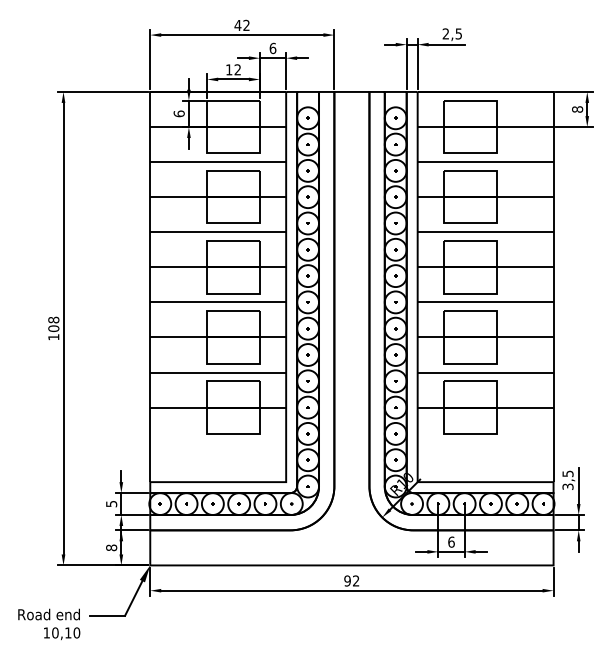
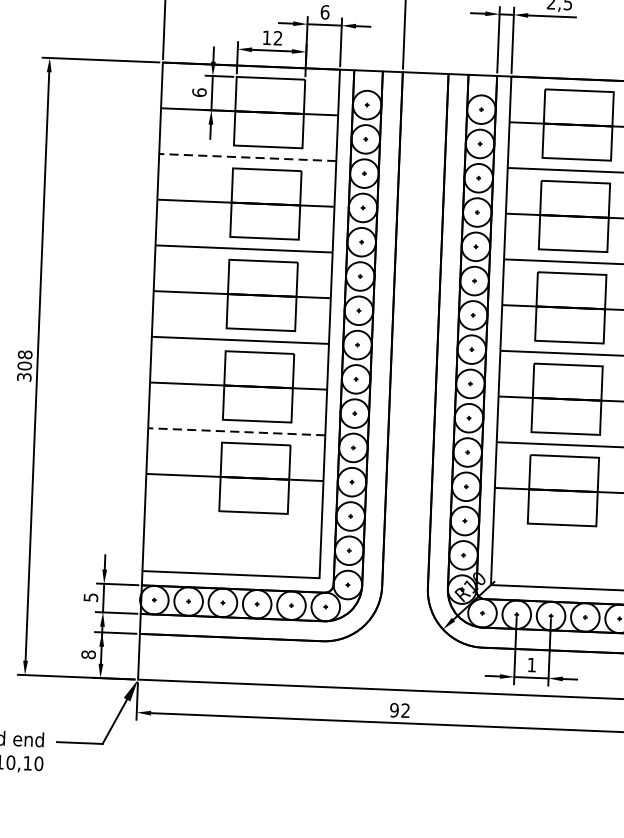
line: (218, 162) -> (248, 158), solid -> dashed
text: (53, 337) -> (23, 377), 108 -> 308
line: (218, 372) -> (237, 431), solid -> dashed
text: (451, 541) -> (531, 664), 6 -> 1

